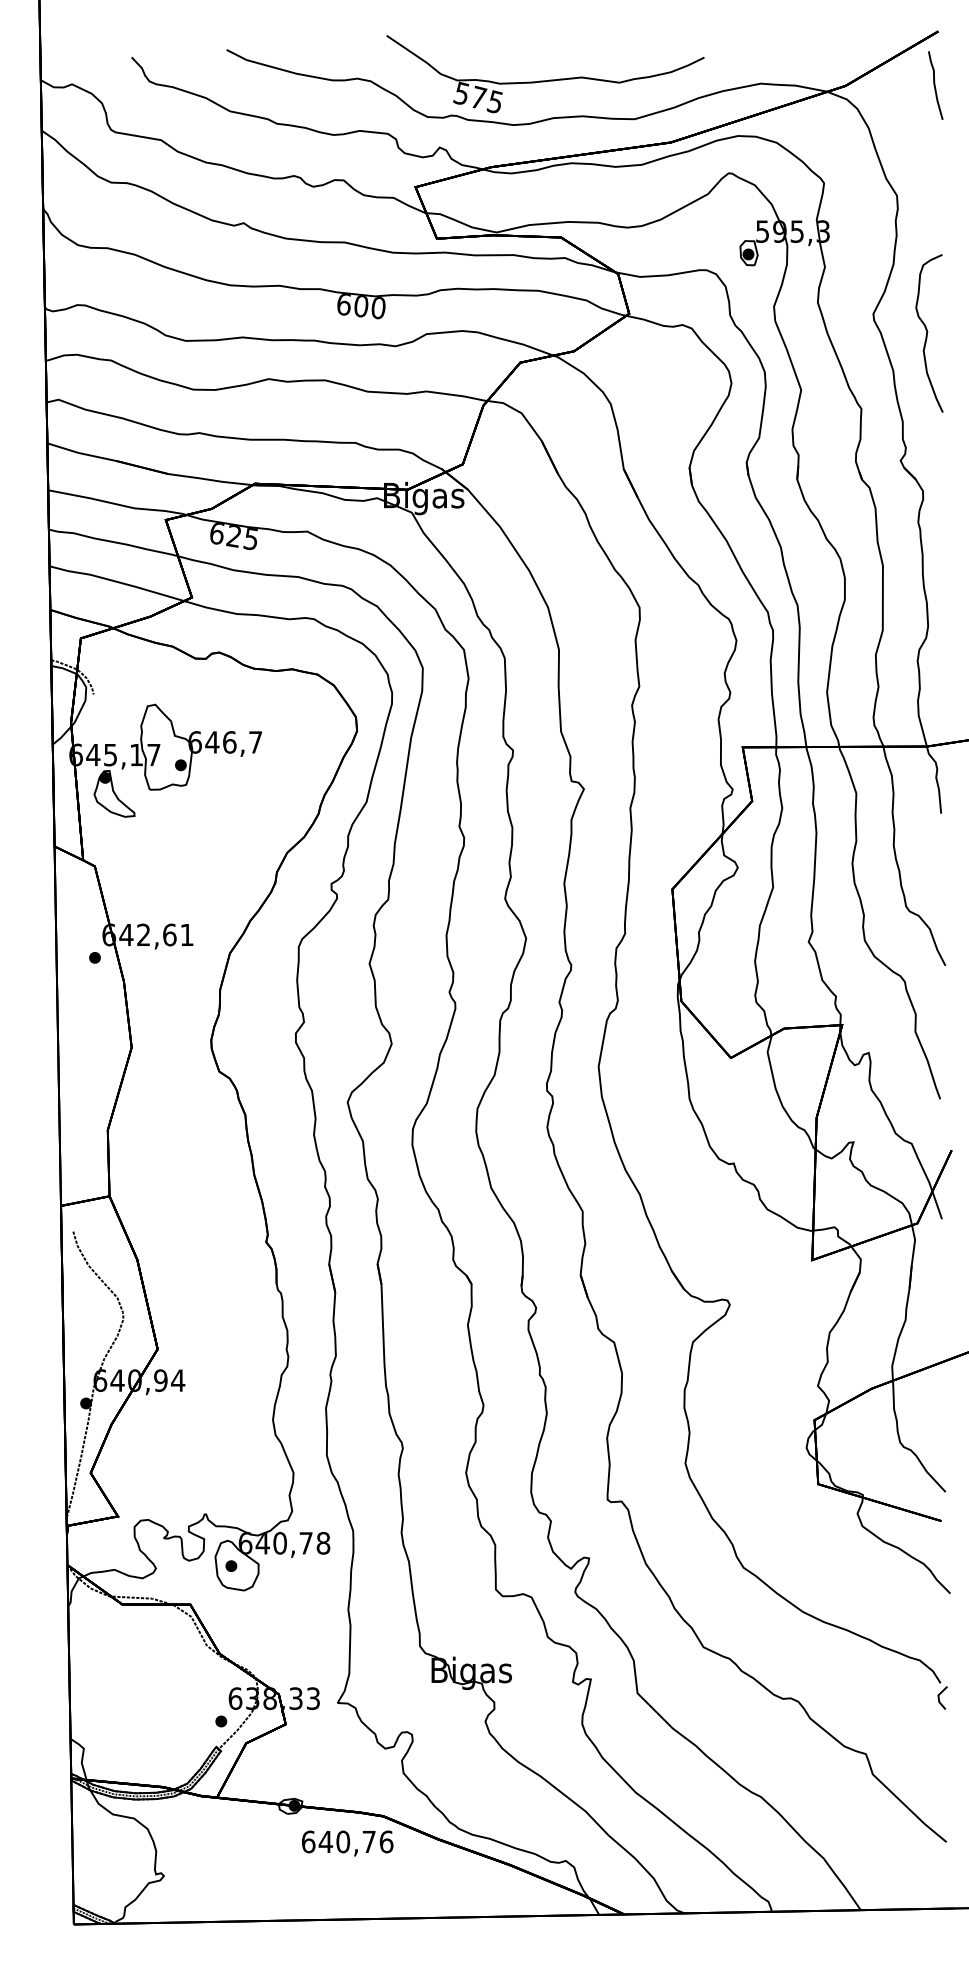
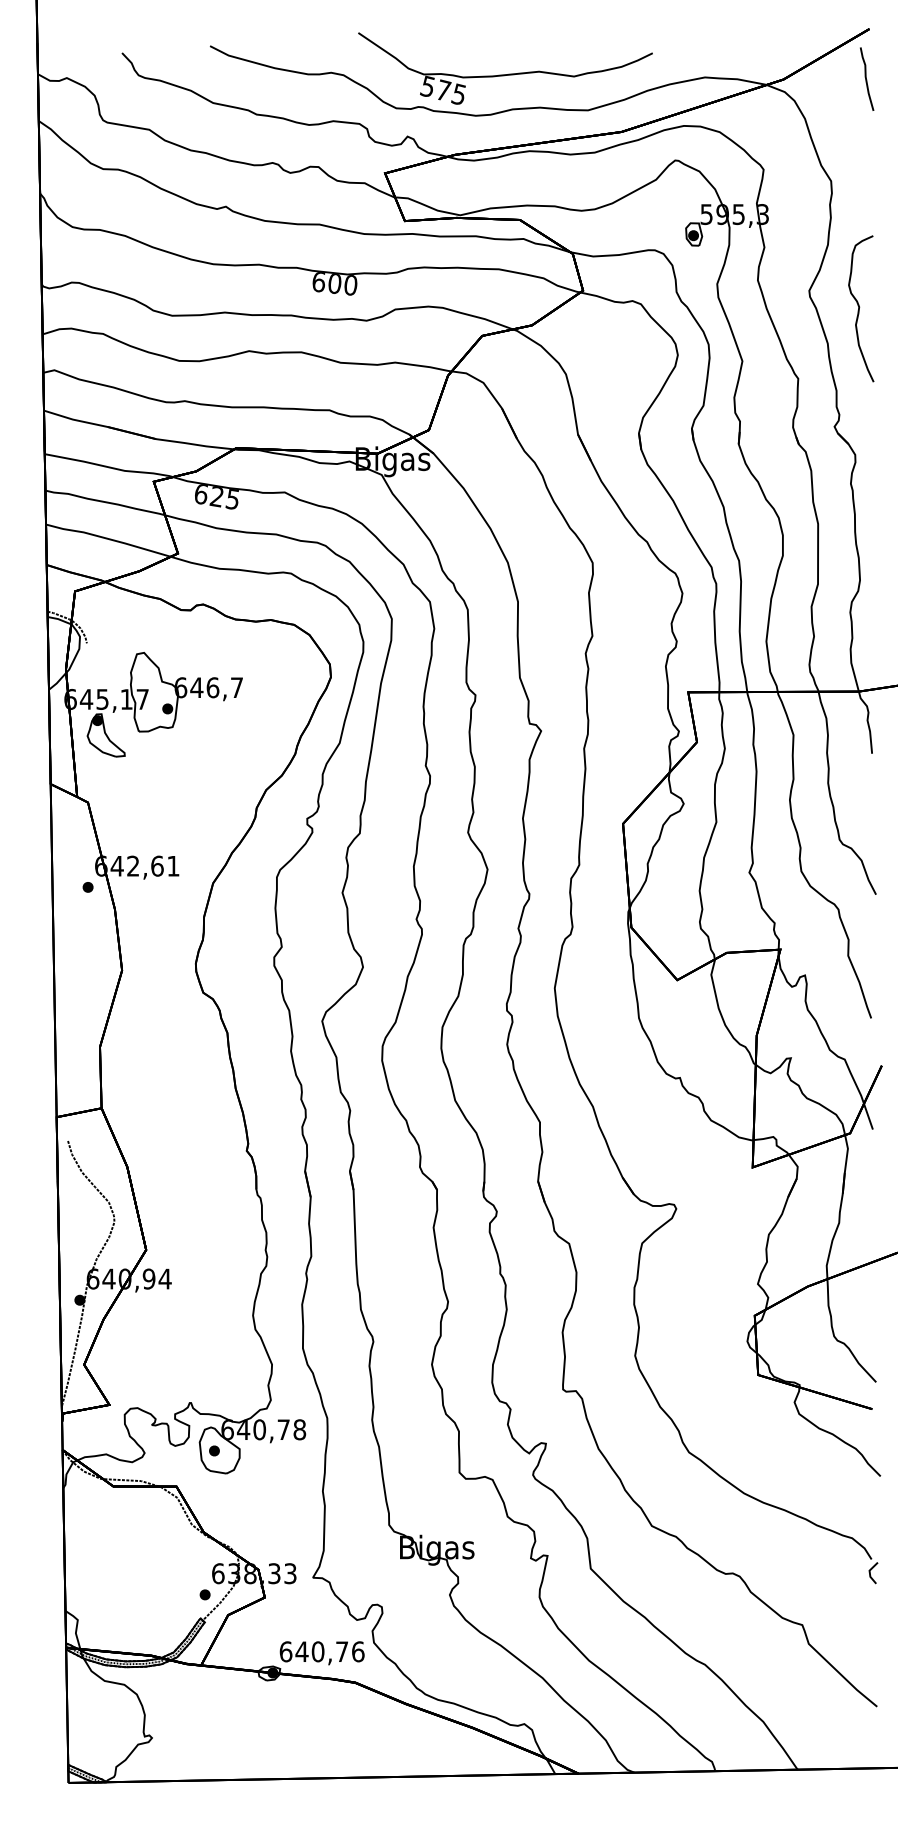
text: (347, 1843) -> (322, 1653), moved

